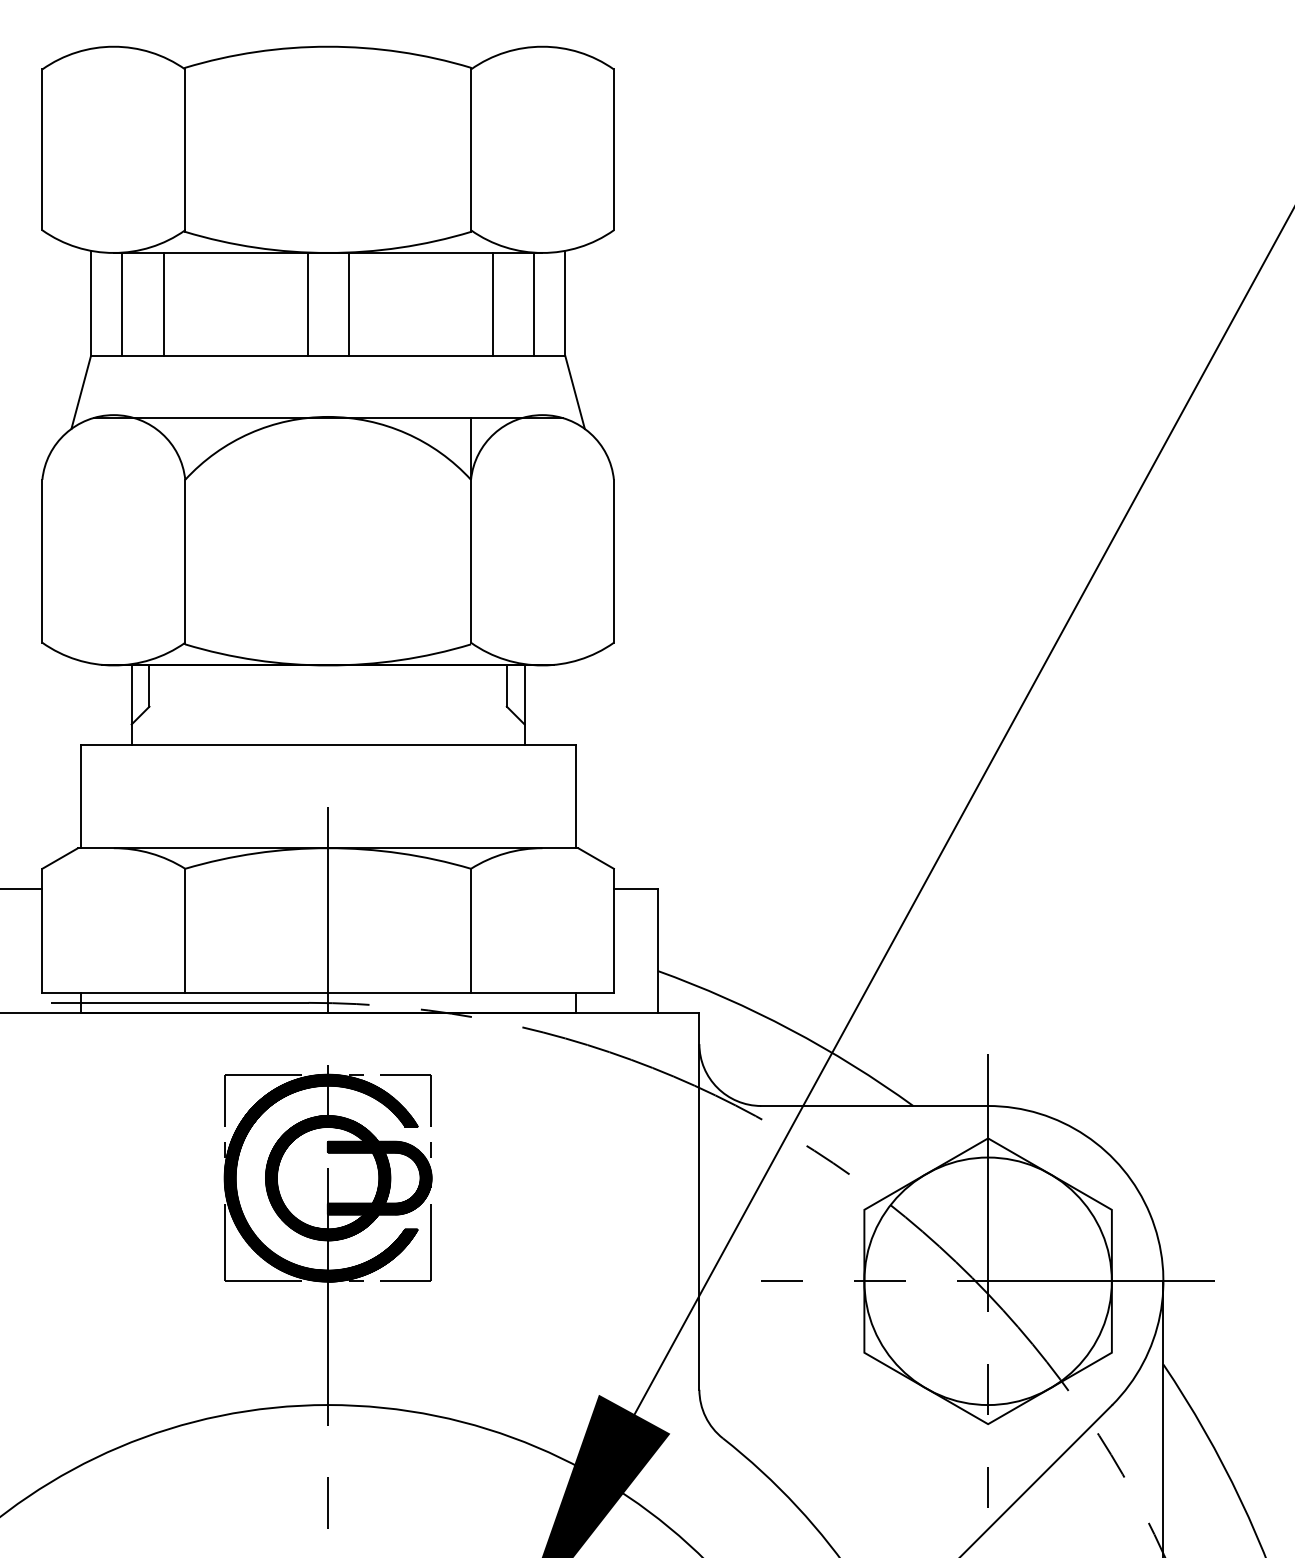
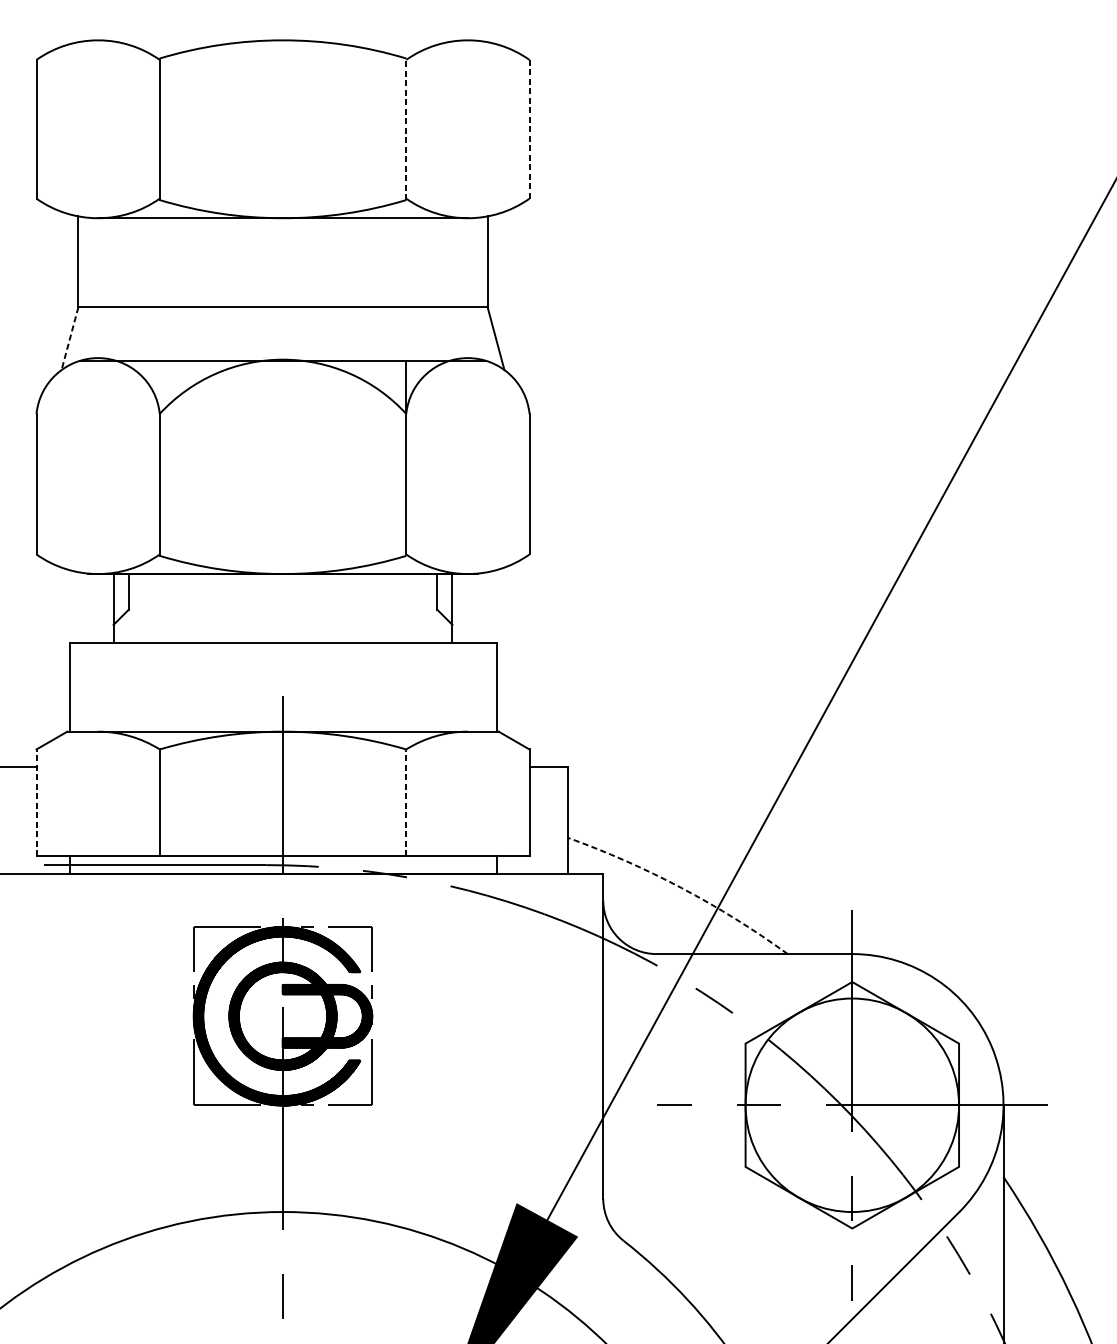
line: (471, 149) -> (406, 128), solid -> dashed
line: (613, 149) -> (529, 128), solid -> dashed
line: (122, 304) -> (105, 262), removed
line: (163, 304) -> (141, 262), removed
line: (307, 304) -> (265, 262), removed
line: (348, 304) -> (300, 262), removed
line: (492, 304) -> (424, 262), removed
line: (533, 304) -> (460, 262), removed
line: (81, 392) -> (70, 338), solid -> dashed
line: (42, 930) -> (36, 802), solid -> dashed
line: (471, 930) -> (406, 802), solid -> dashed
arc: (790, 1029) -> (681, 888), solid -> dashed

